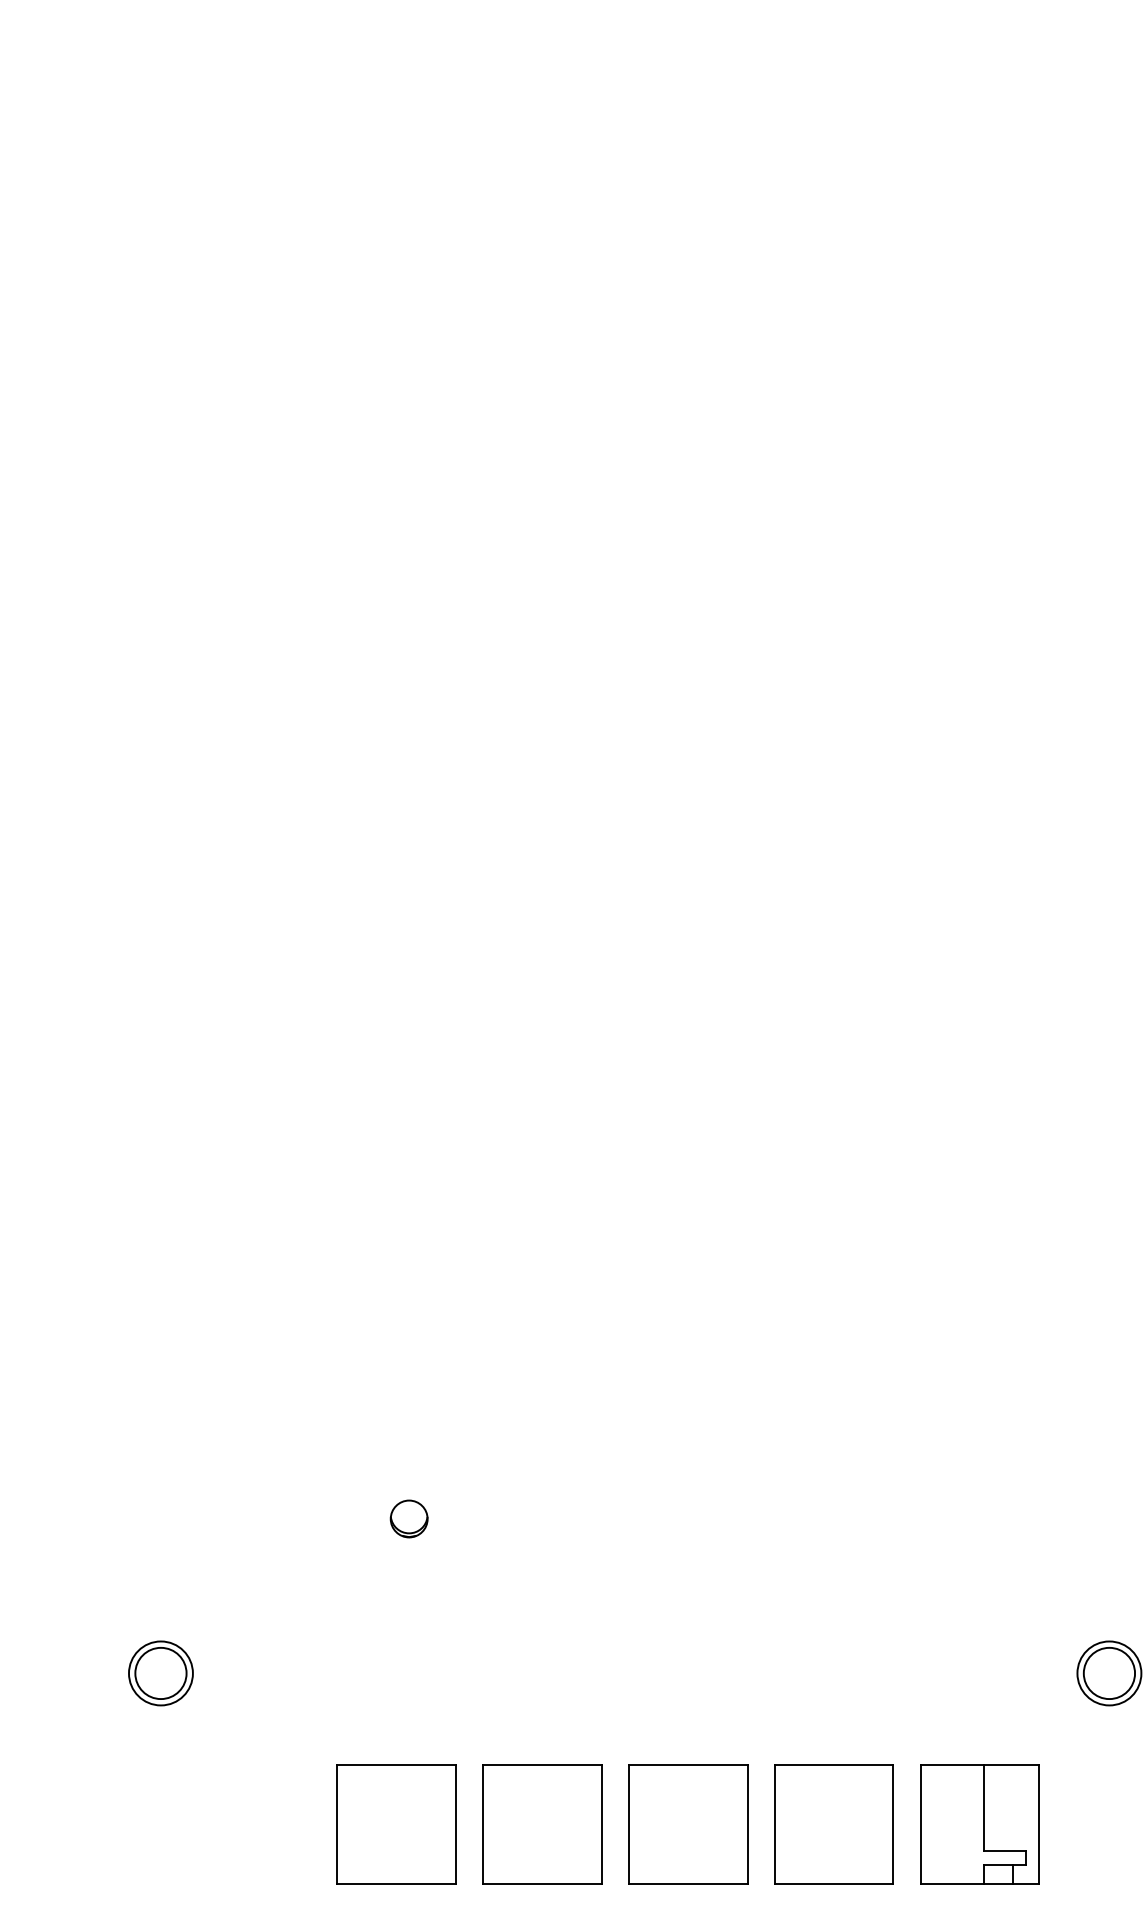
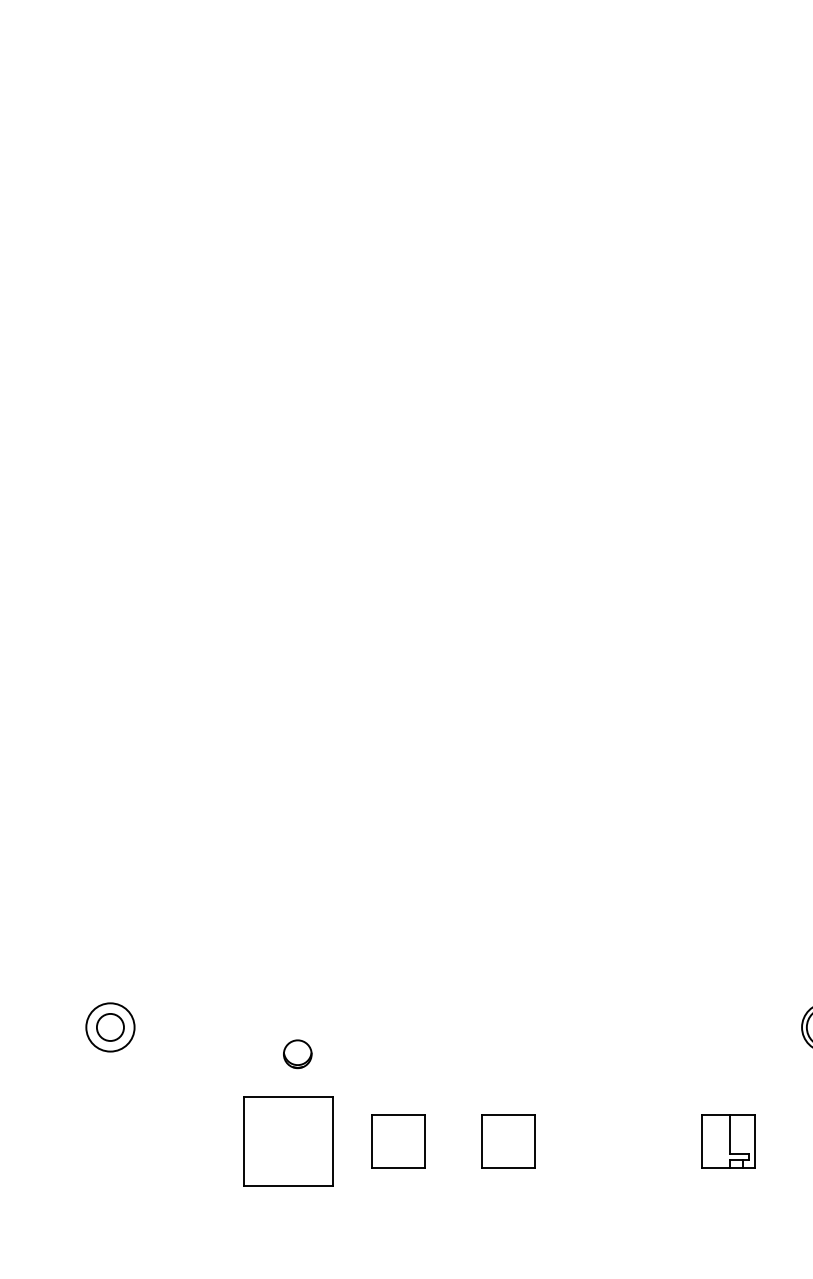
part: (408, 1518) -> (297, 1053), moved
circle: (160, 1673) -> (110, 1027), size x0.7
part: (542, 1824) -> (398, 1141), size x0.6
part: (688, 1824) -> (508, 1141), size x0.6
part: (833, 1824) -> (617, 1141), removed
part: (979, 1824) -> (728, 1141), size x0.6

